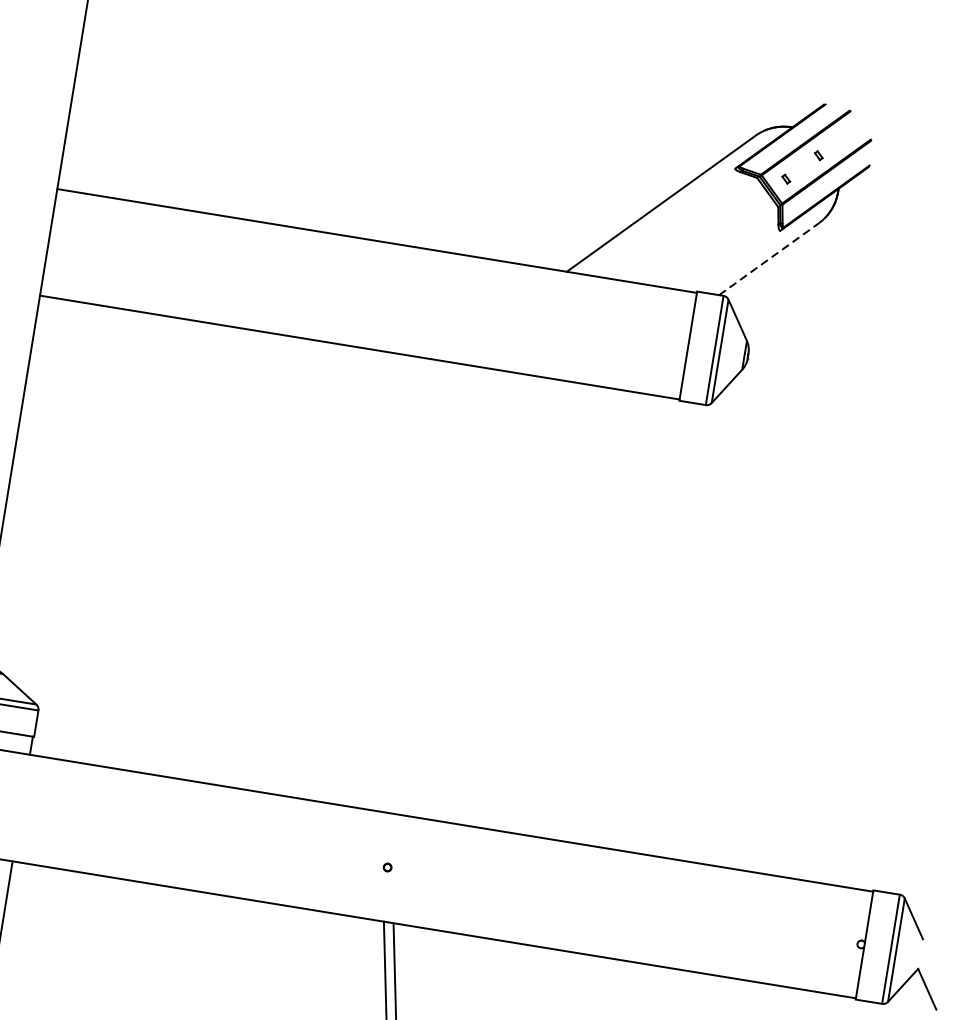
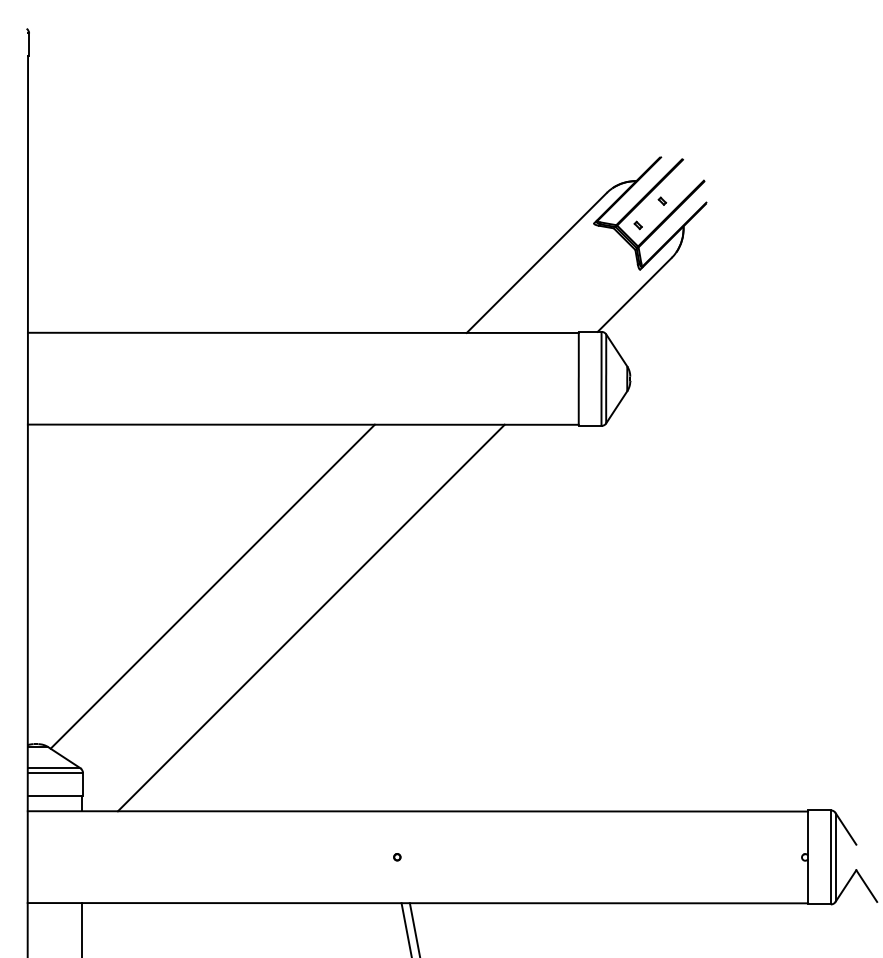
line: (770, 258) -> (635, 294), dashed -> solid
line: (223, 518) -> (212, 586), added
line: (331, 572) -> (310, 617), added

